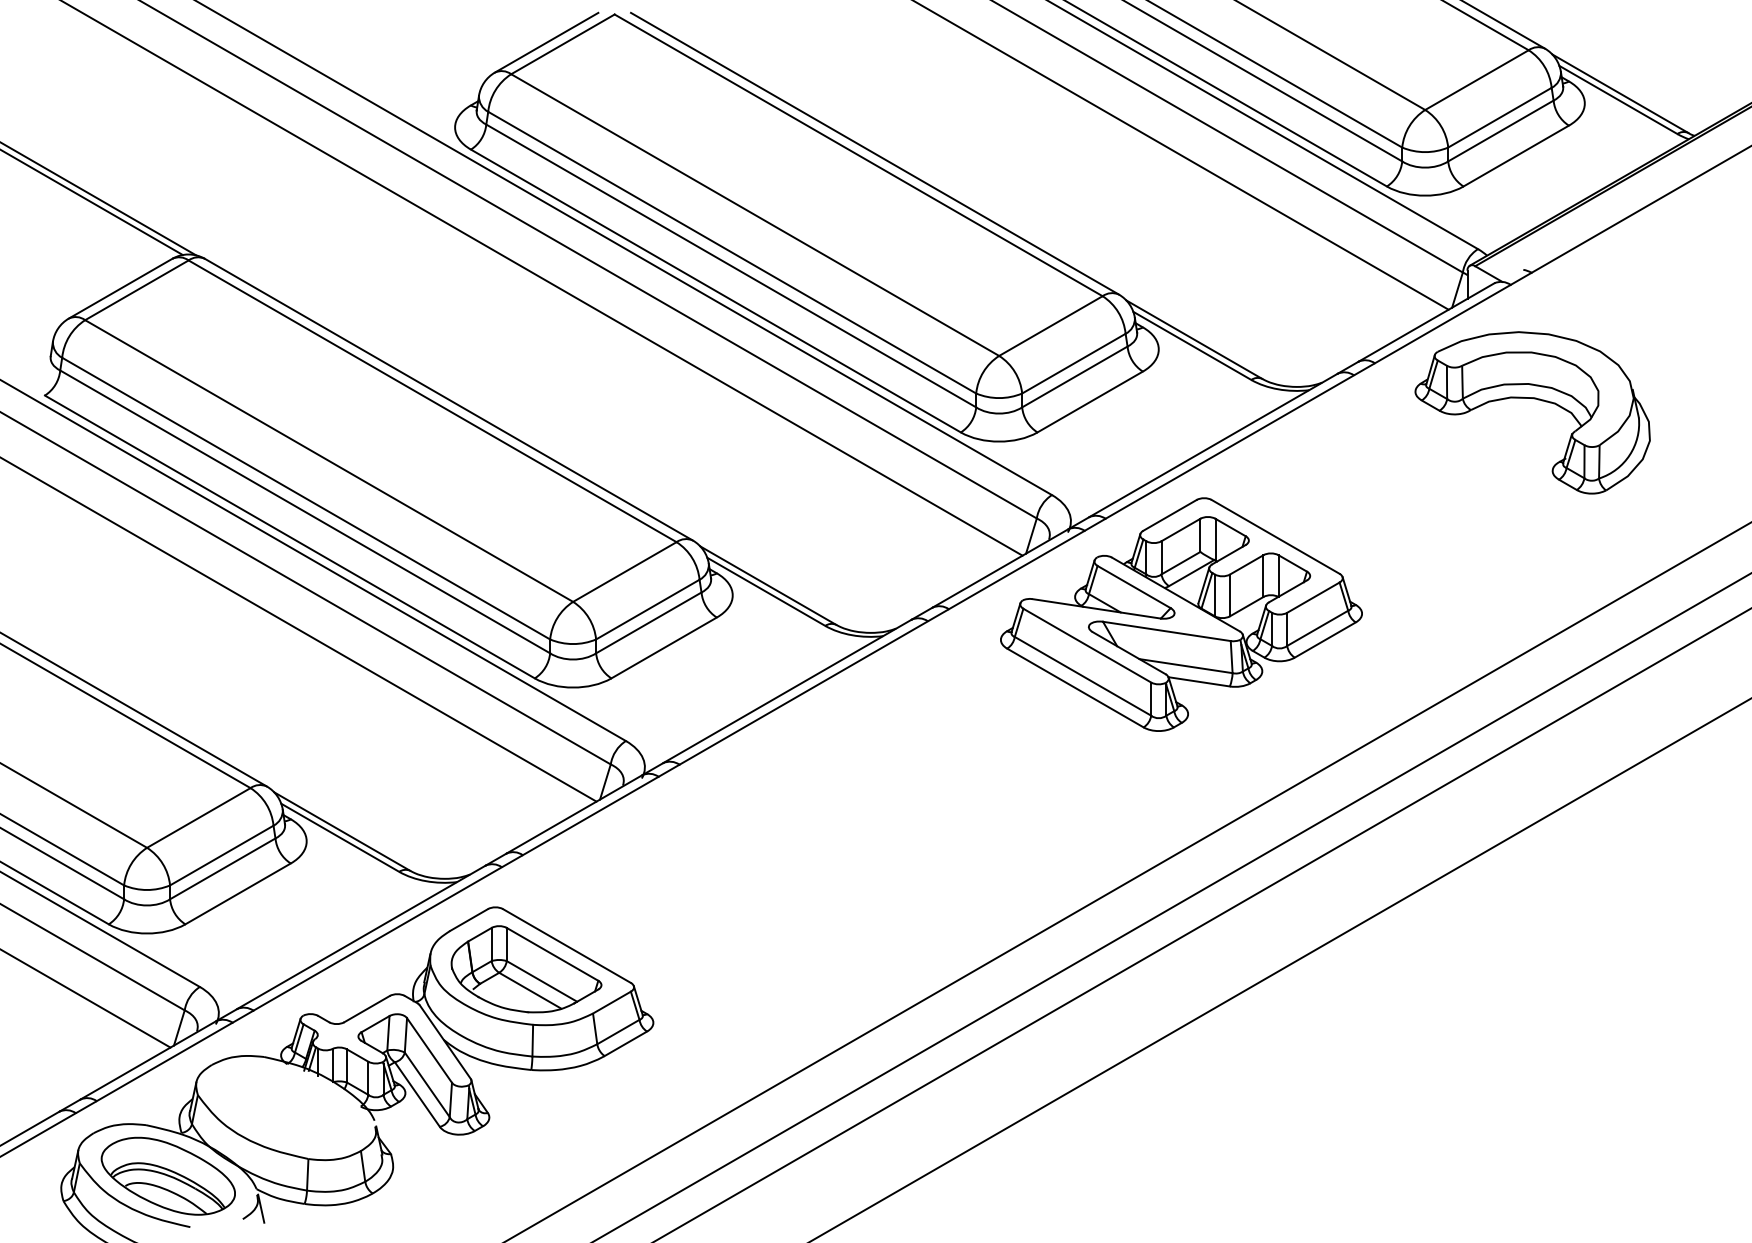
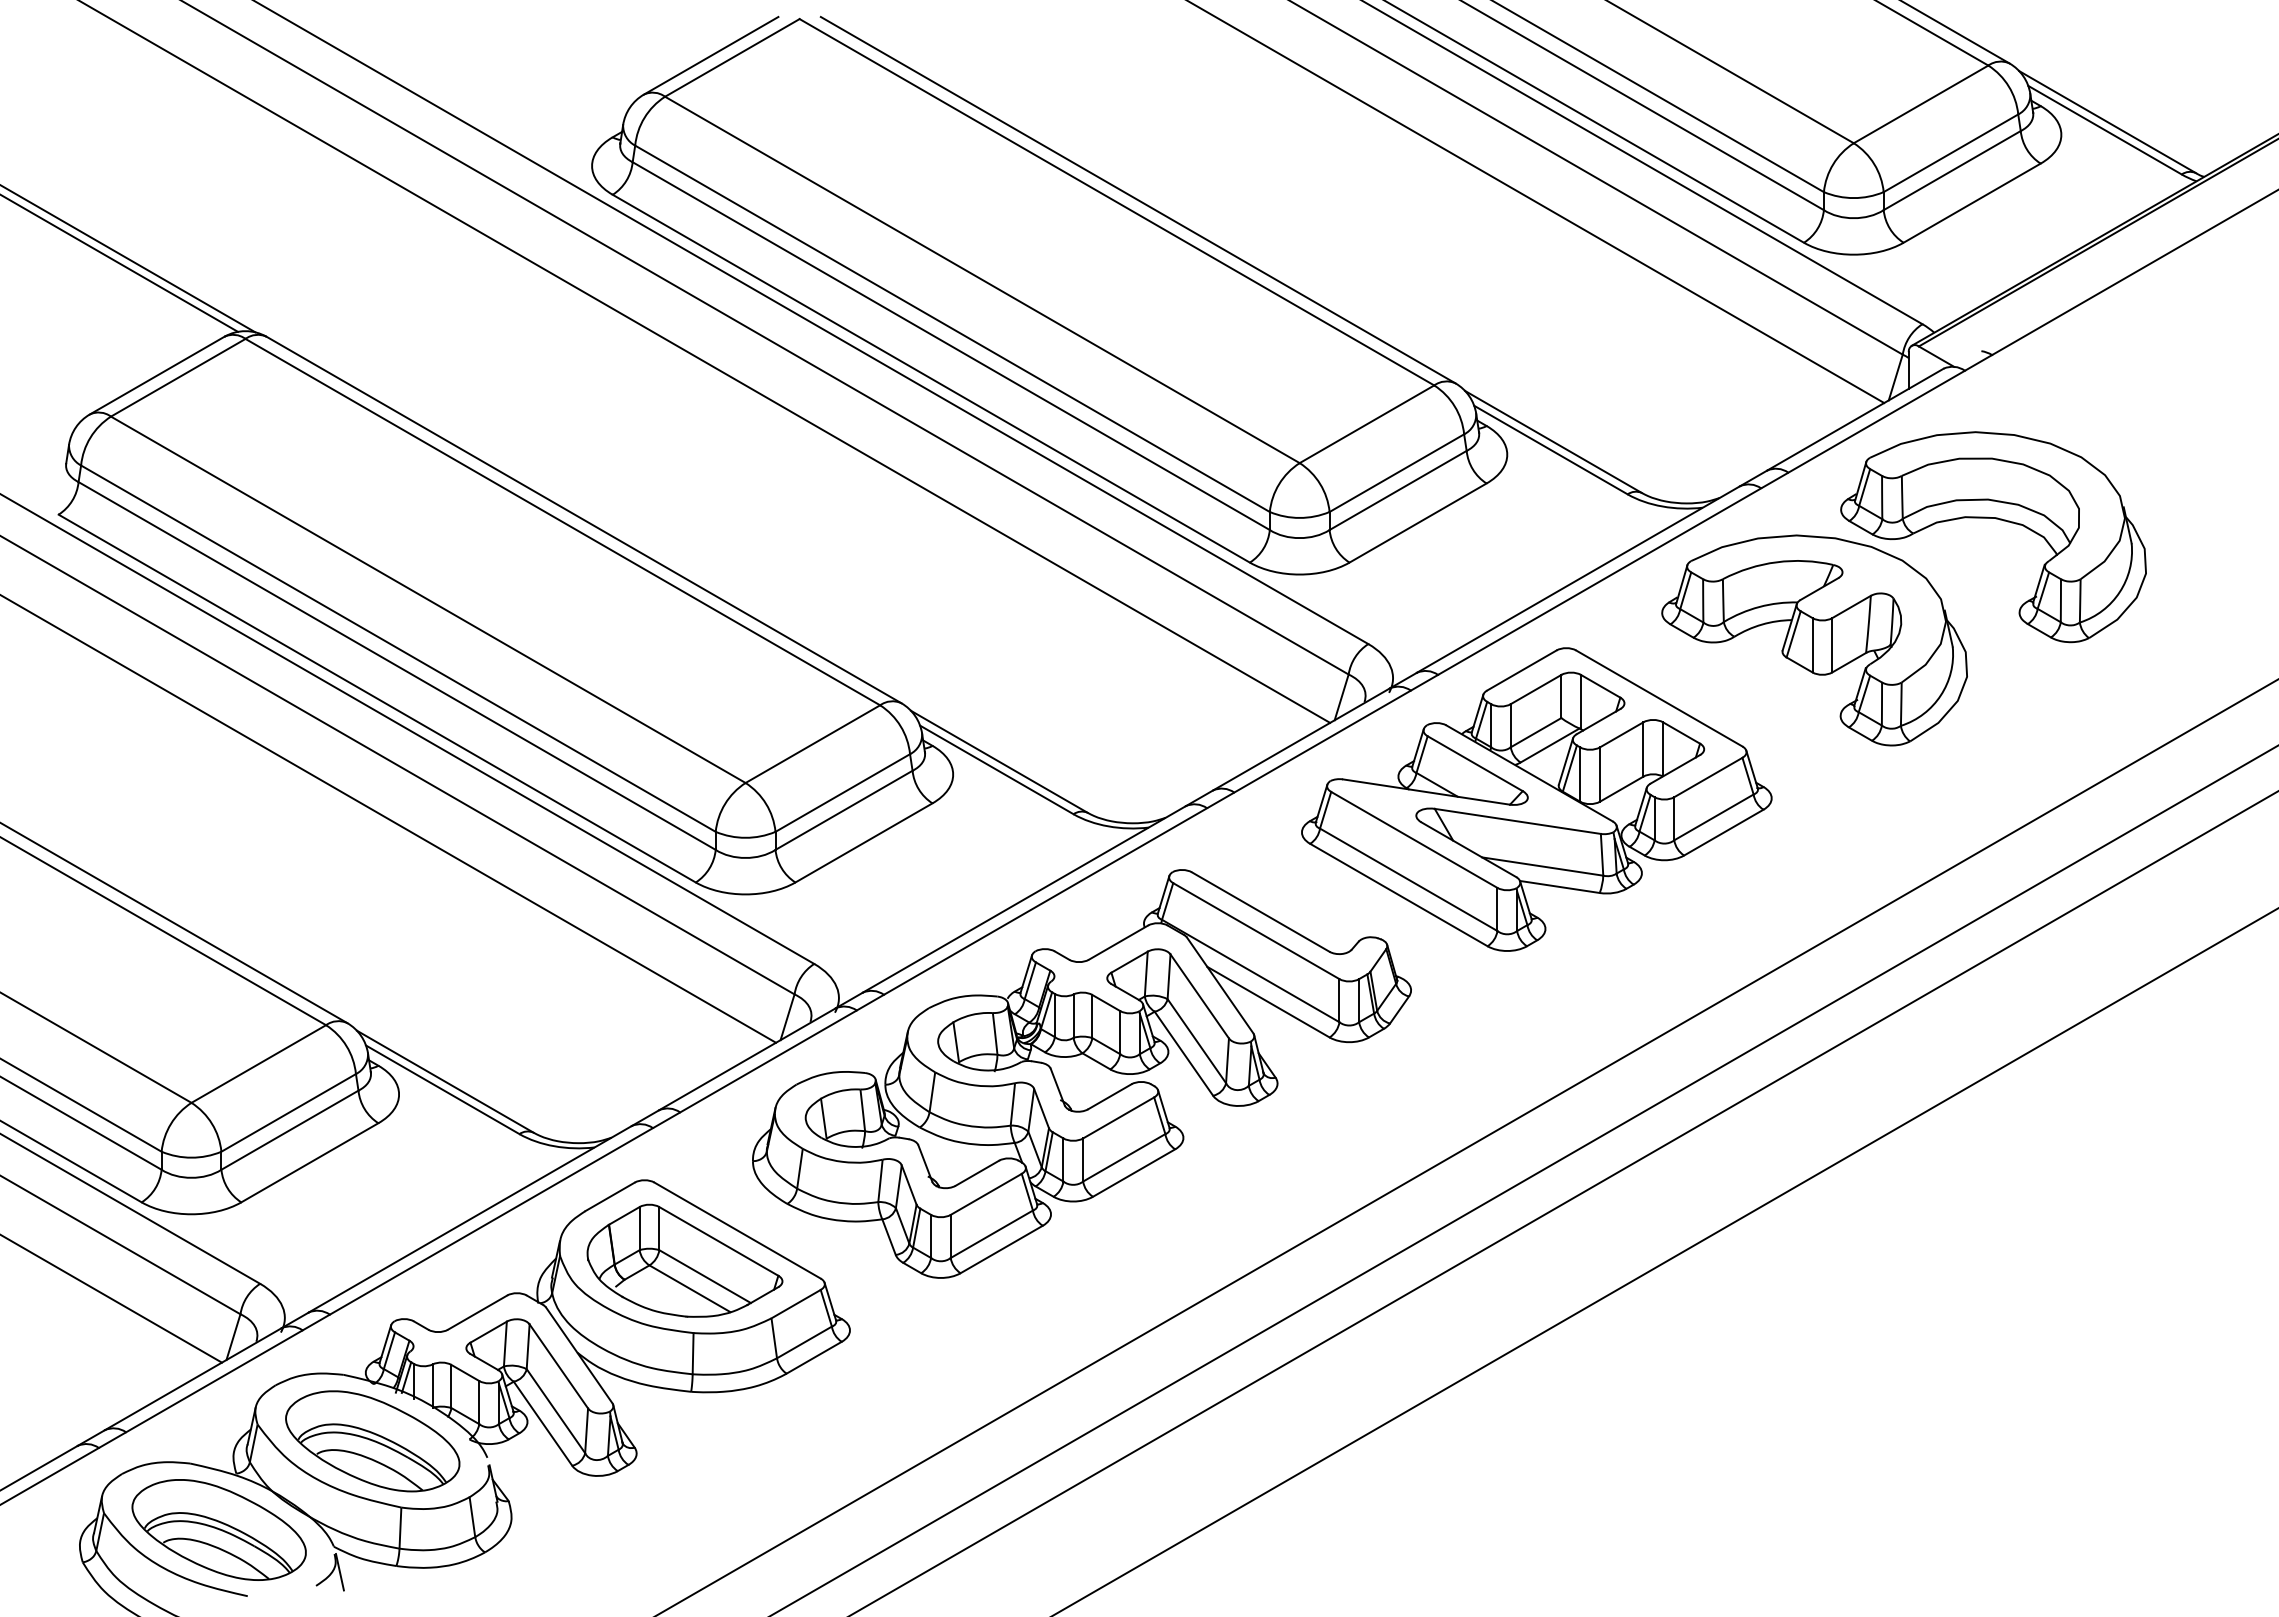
part: (1395, 492) -> (1814, 640), added
part: (837, 813) -> (1089, 1058), added
part: (286, 1108) -> (372, 1441), added

